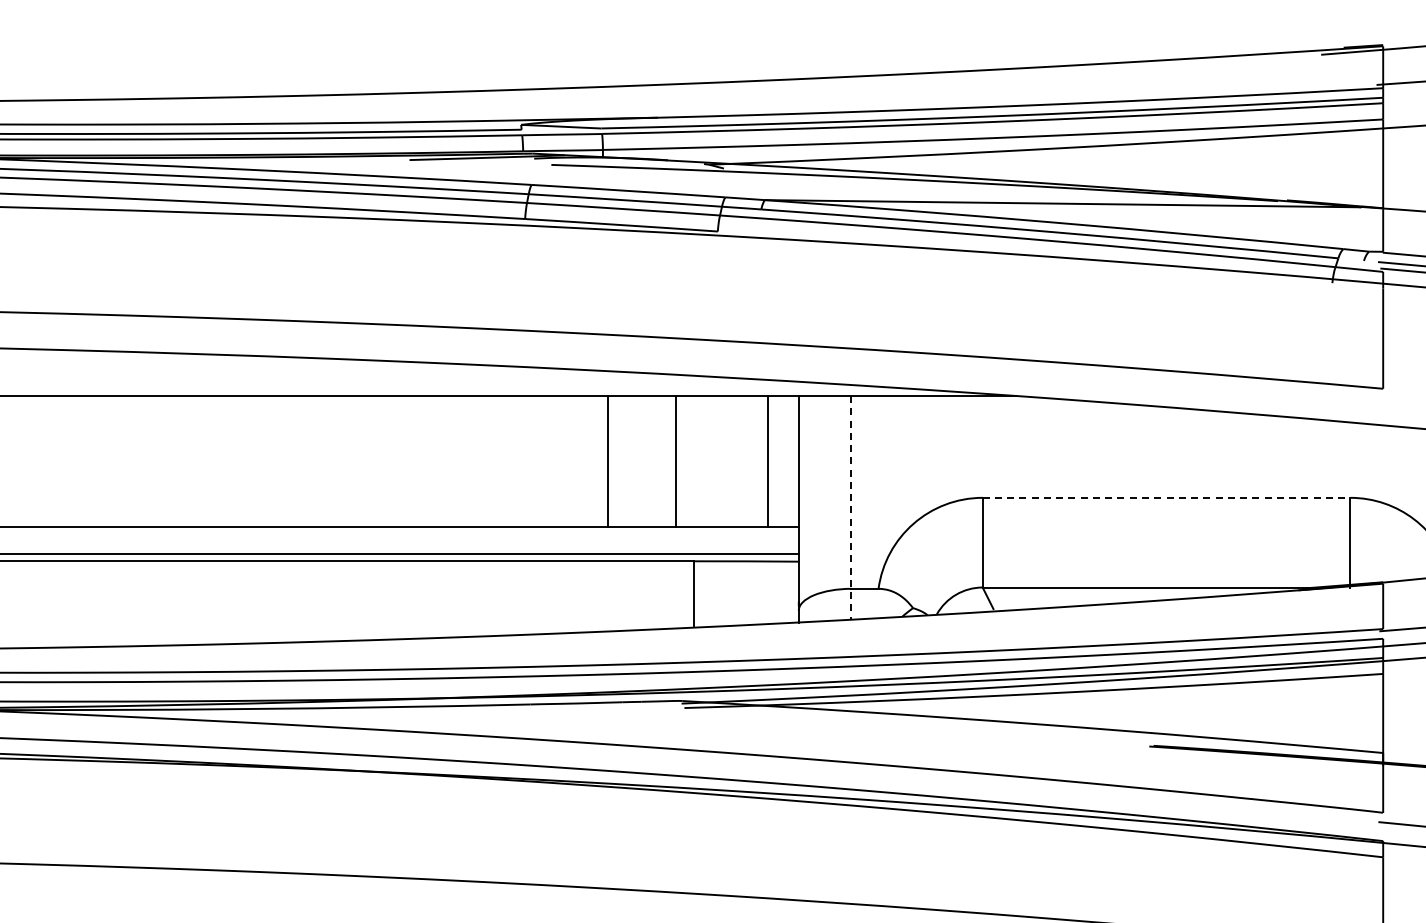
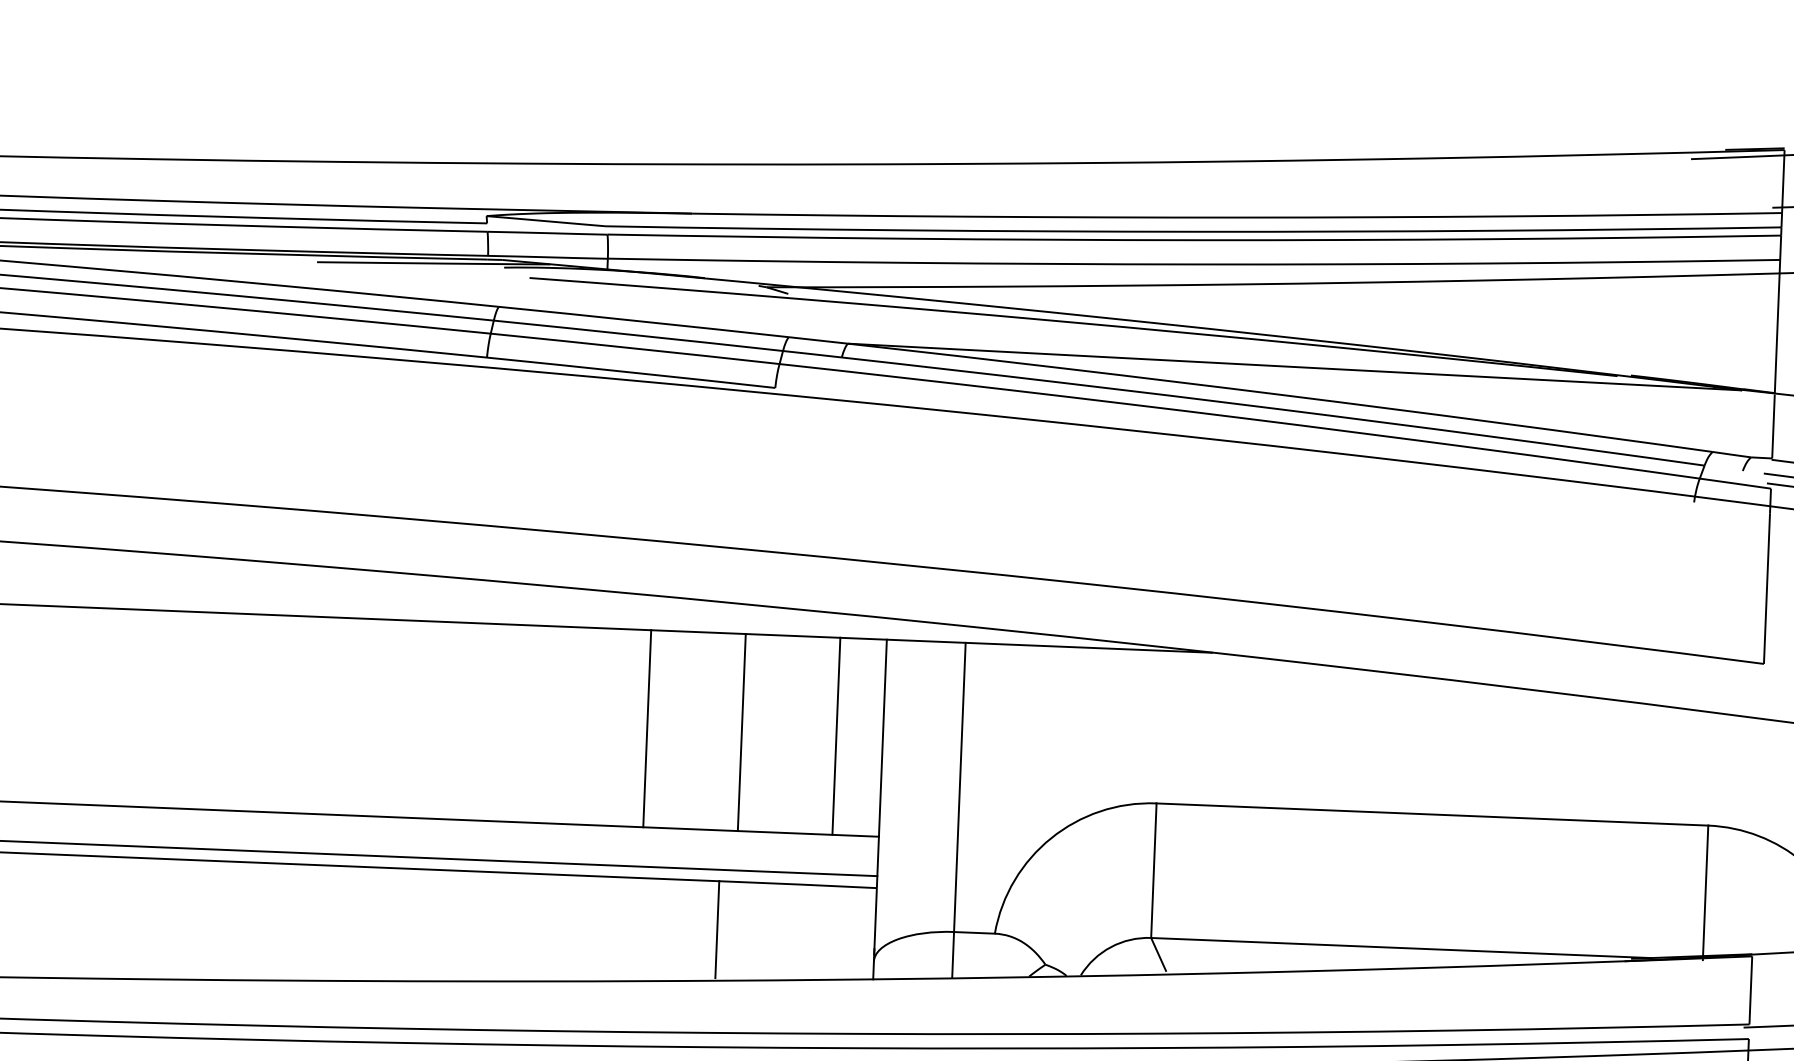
line: (607, 461) -> (646, 728), moved
line: (675, 461) -> (741, 732), moved
line: (1166, 497) -> (1432, 813), dashed -> solid
line: (851, 507) -> (959, 810), dashed -> solid

